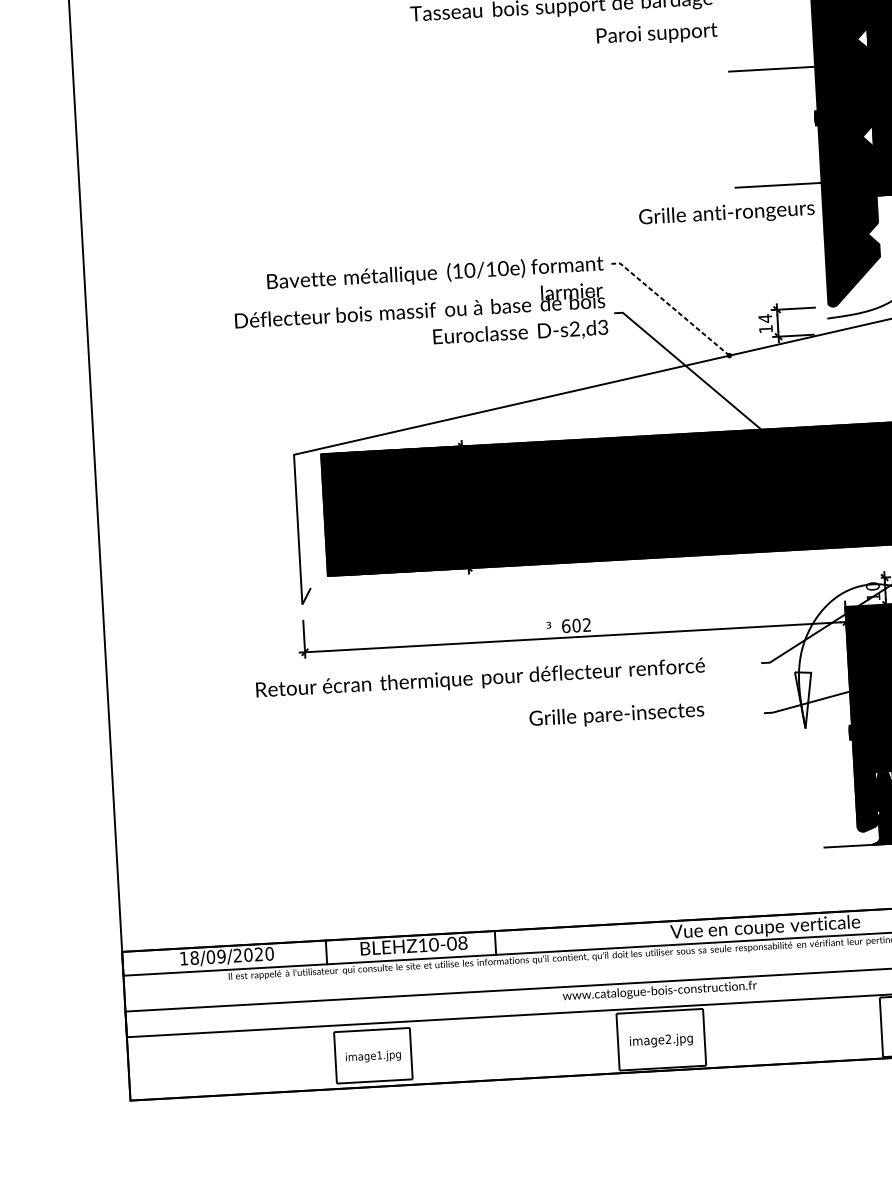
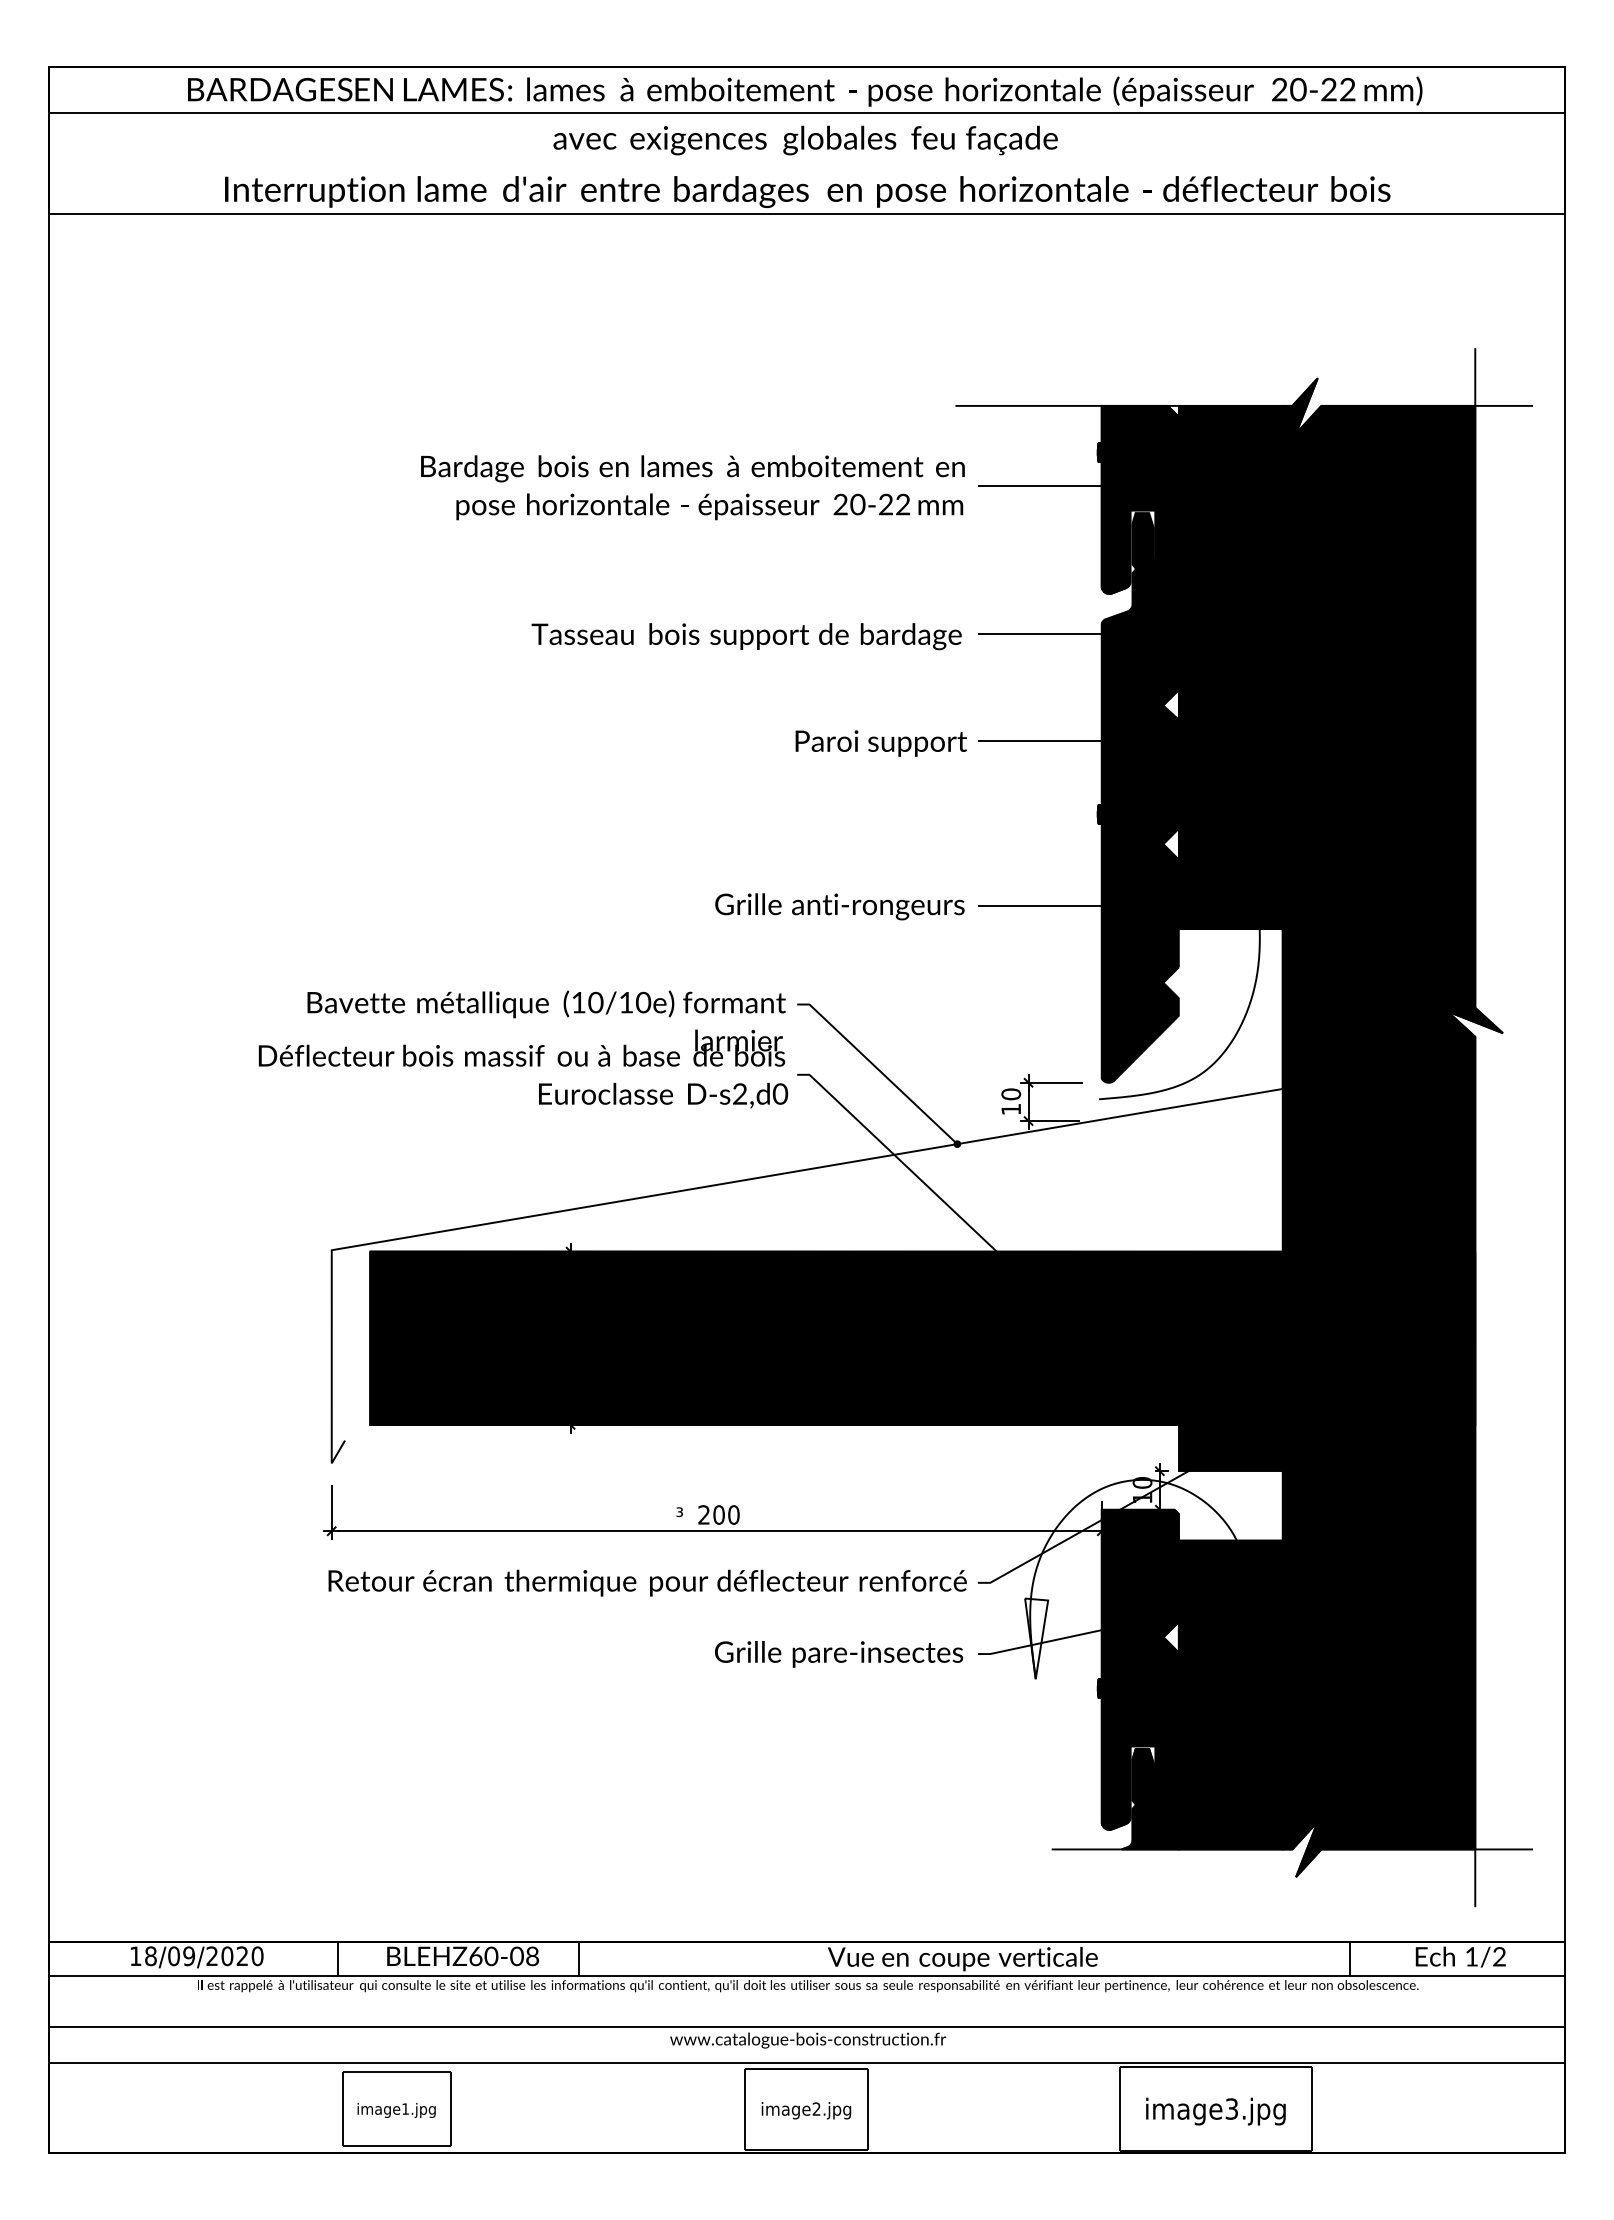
text: (656, 34) -> (880, 743), moved
text: (726, 213) -> (839, 906), moved
line: (671, 306) -> (878, 1069), dashed -> solid
text: (765, 318) -> (1011, 1094), 14 -> 10
text: (603, 327) -> (780, 1093), D-s2,d3 -> D-s2,d0
text: (586, 624) -> (733, 1514), 2 -> 0
text: (566, 625) -> (704, 1514), 6 -> 2
text: (480, 678) -> (647, 1582), moved
text: (617, 715) -> (839, 1654), moved
text: (422, 945) -> (475, 1956), \c16711848;BLEHZ10-08 -> \c16711848;BLEHZ60-08

